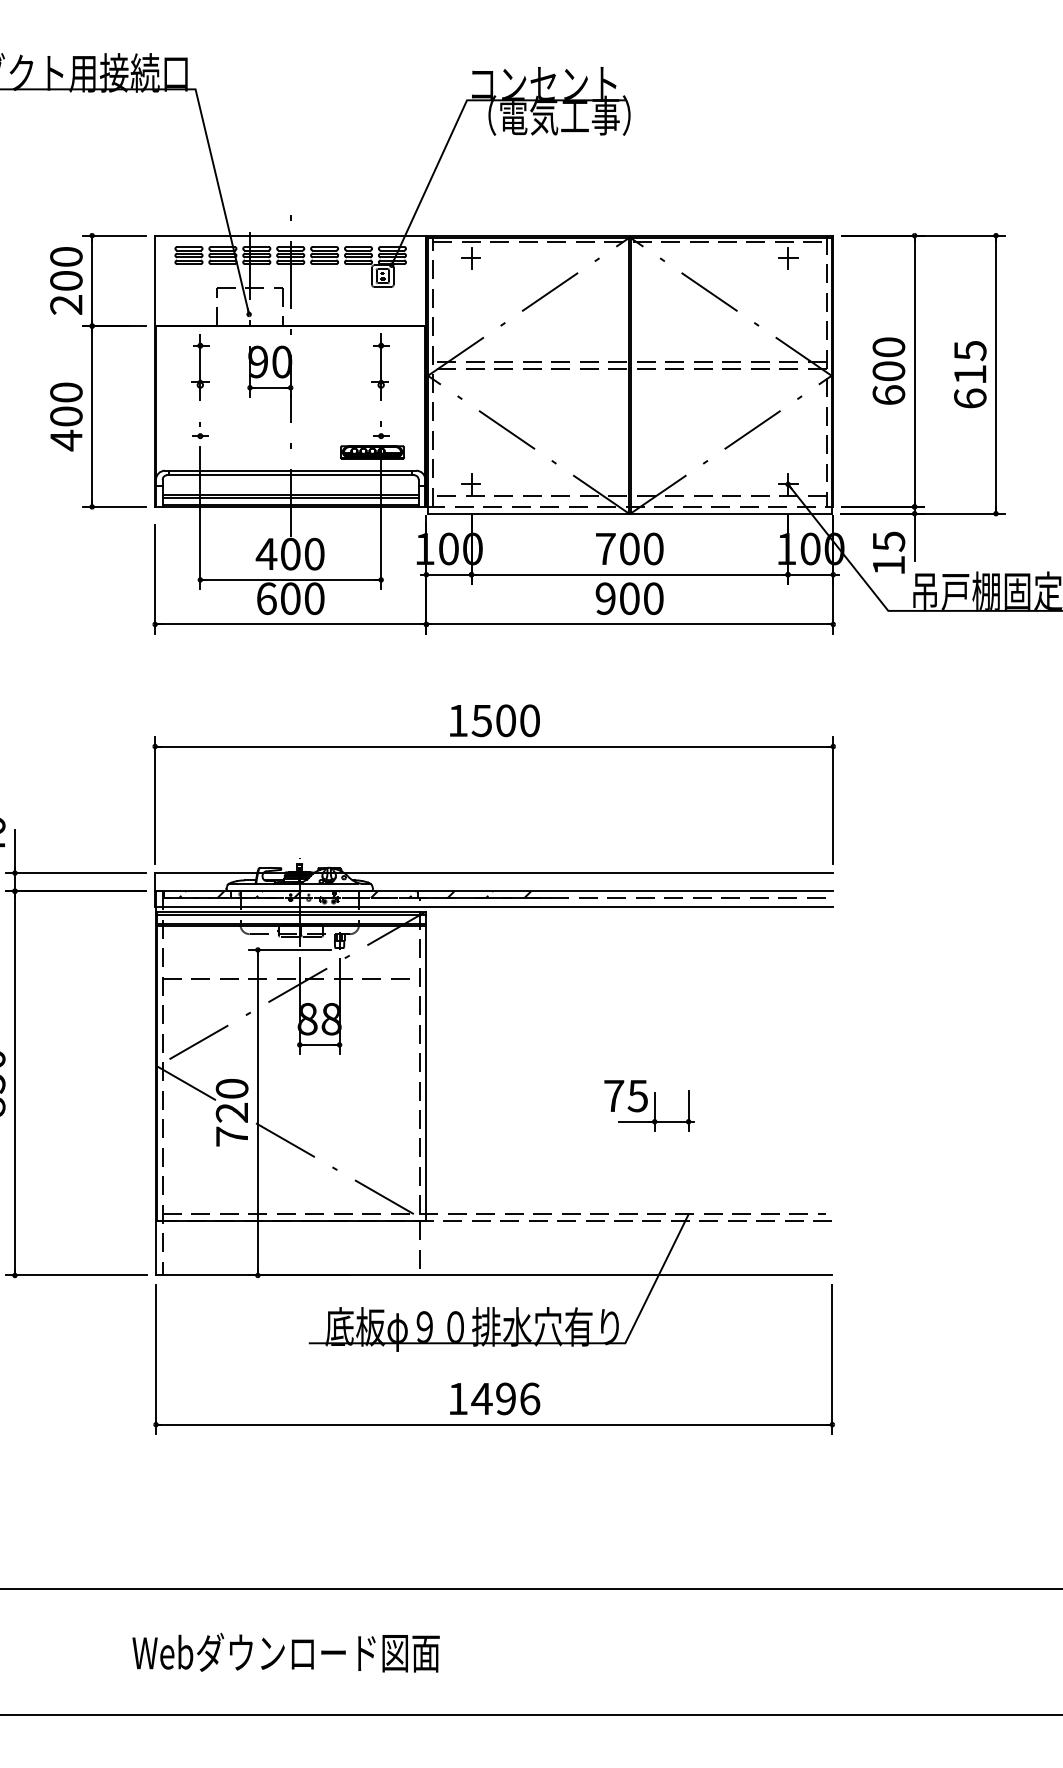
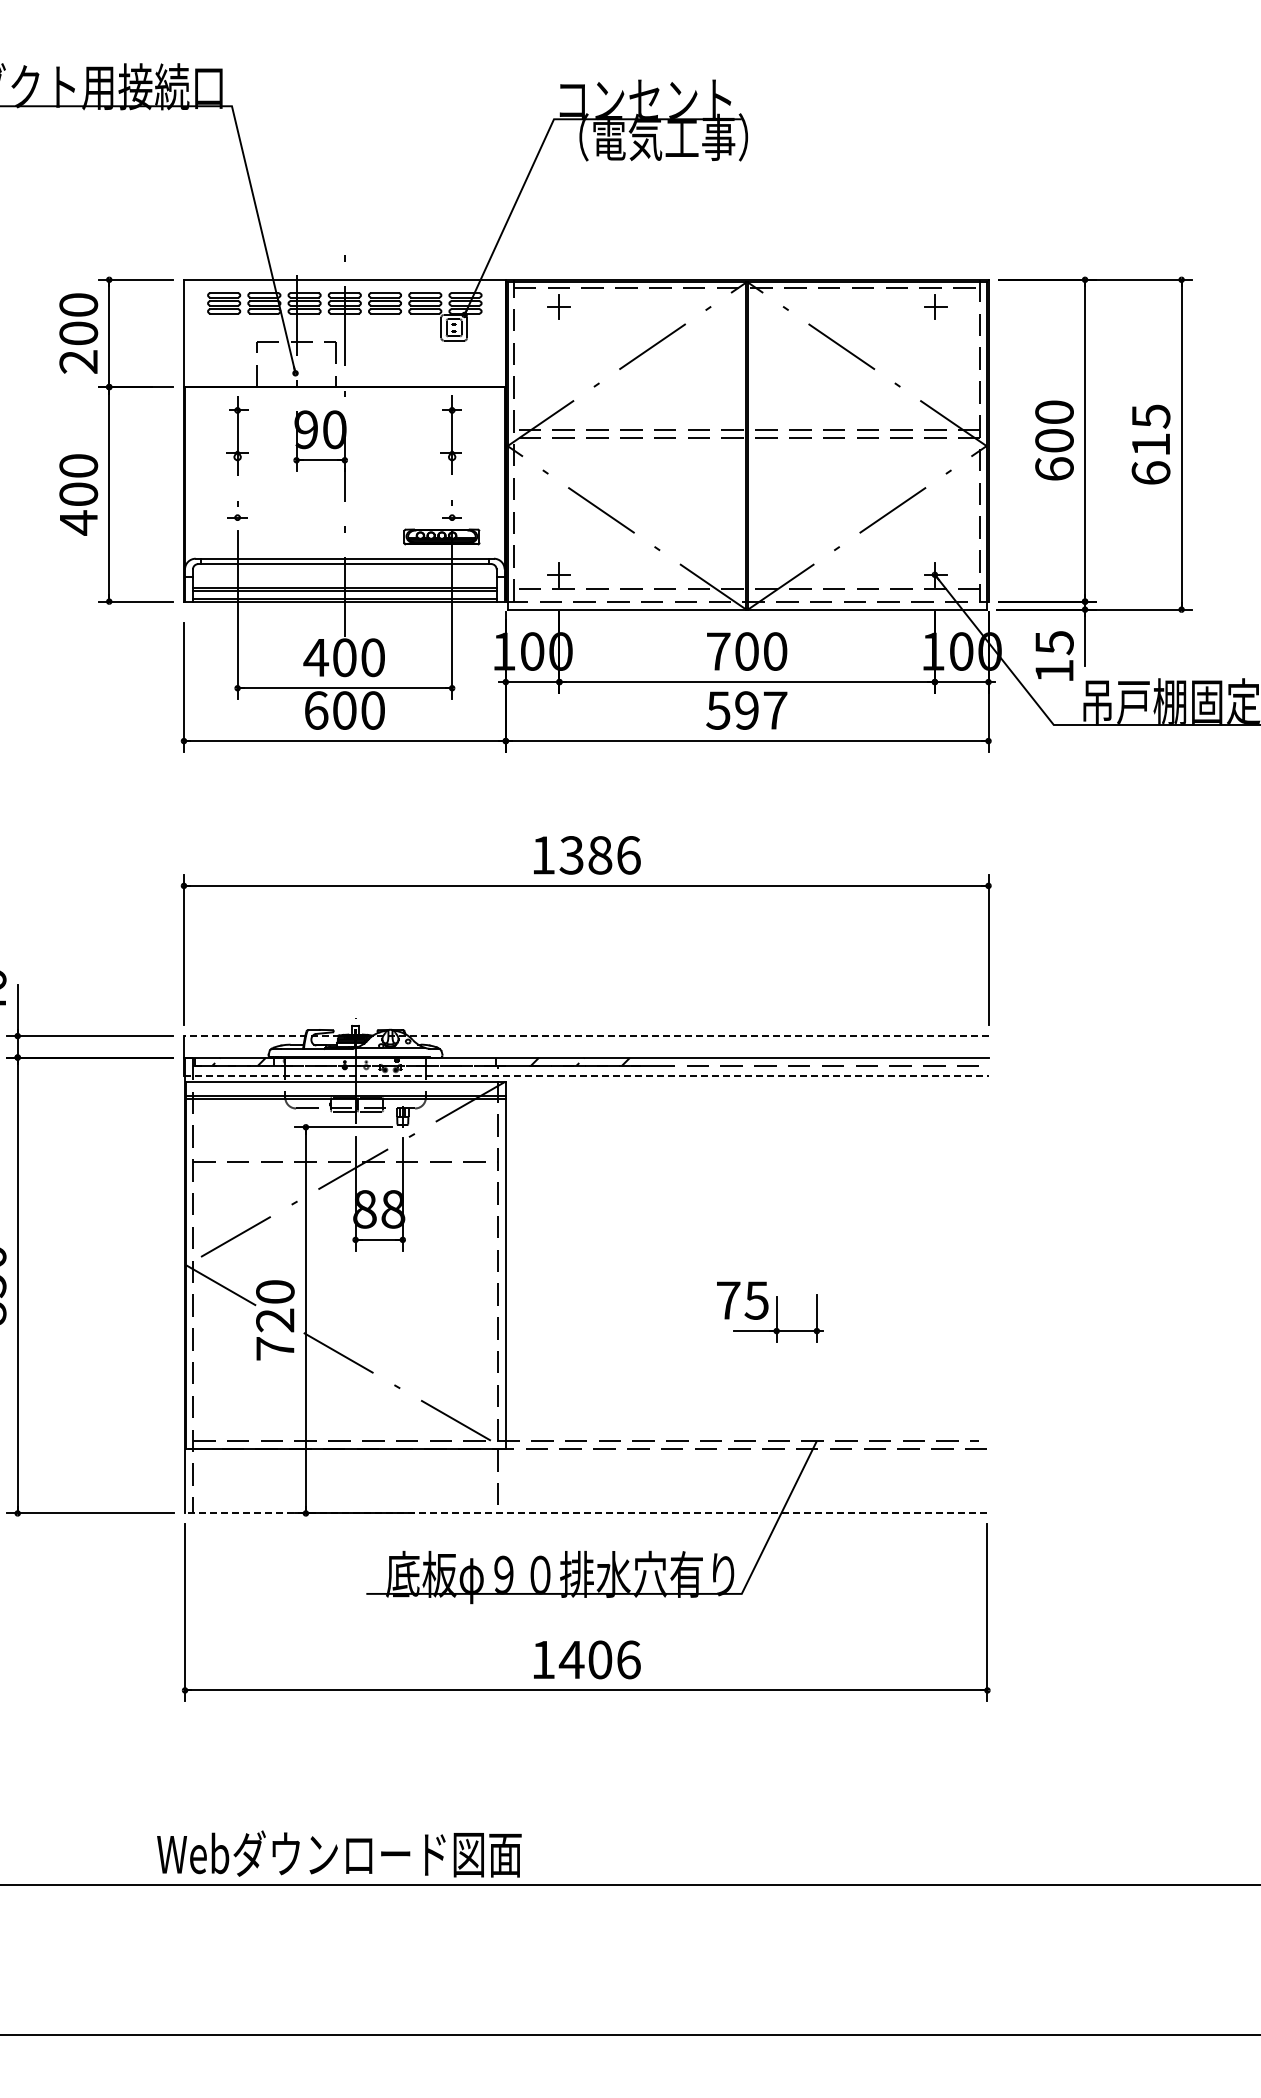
text: (629, 598) -> (746, 710), 900 -> 597
text: (505, 720) -> (599, 855), 1500 -> 1386
line: (493, 873) -> (585, 1036), solid -> dashed
hatch: (335, 894) -> (398, 1061), removed
line: (494, 907) -> (586, 1076), solid -> dashed
line: (291, 914) -> (345, 1085), removed
line: (493, 1275) -> (585, 1513), solid -> dashed
text: (506, 1398) -> (600, 1659), 1496 -> 1406
text: (286, 1652) -> (339, 1853), moved

